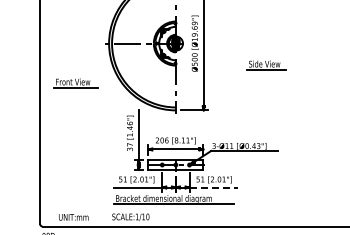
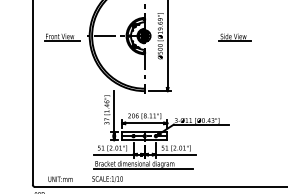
part: (266, 65) -> (235, 37), moved
part: (75, 83) -> (61, 37), moved
line: (214, 187) -> (176, 154), dashed -> solid

